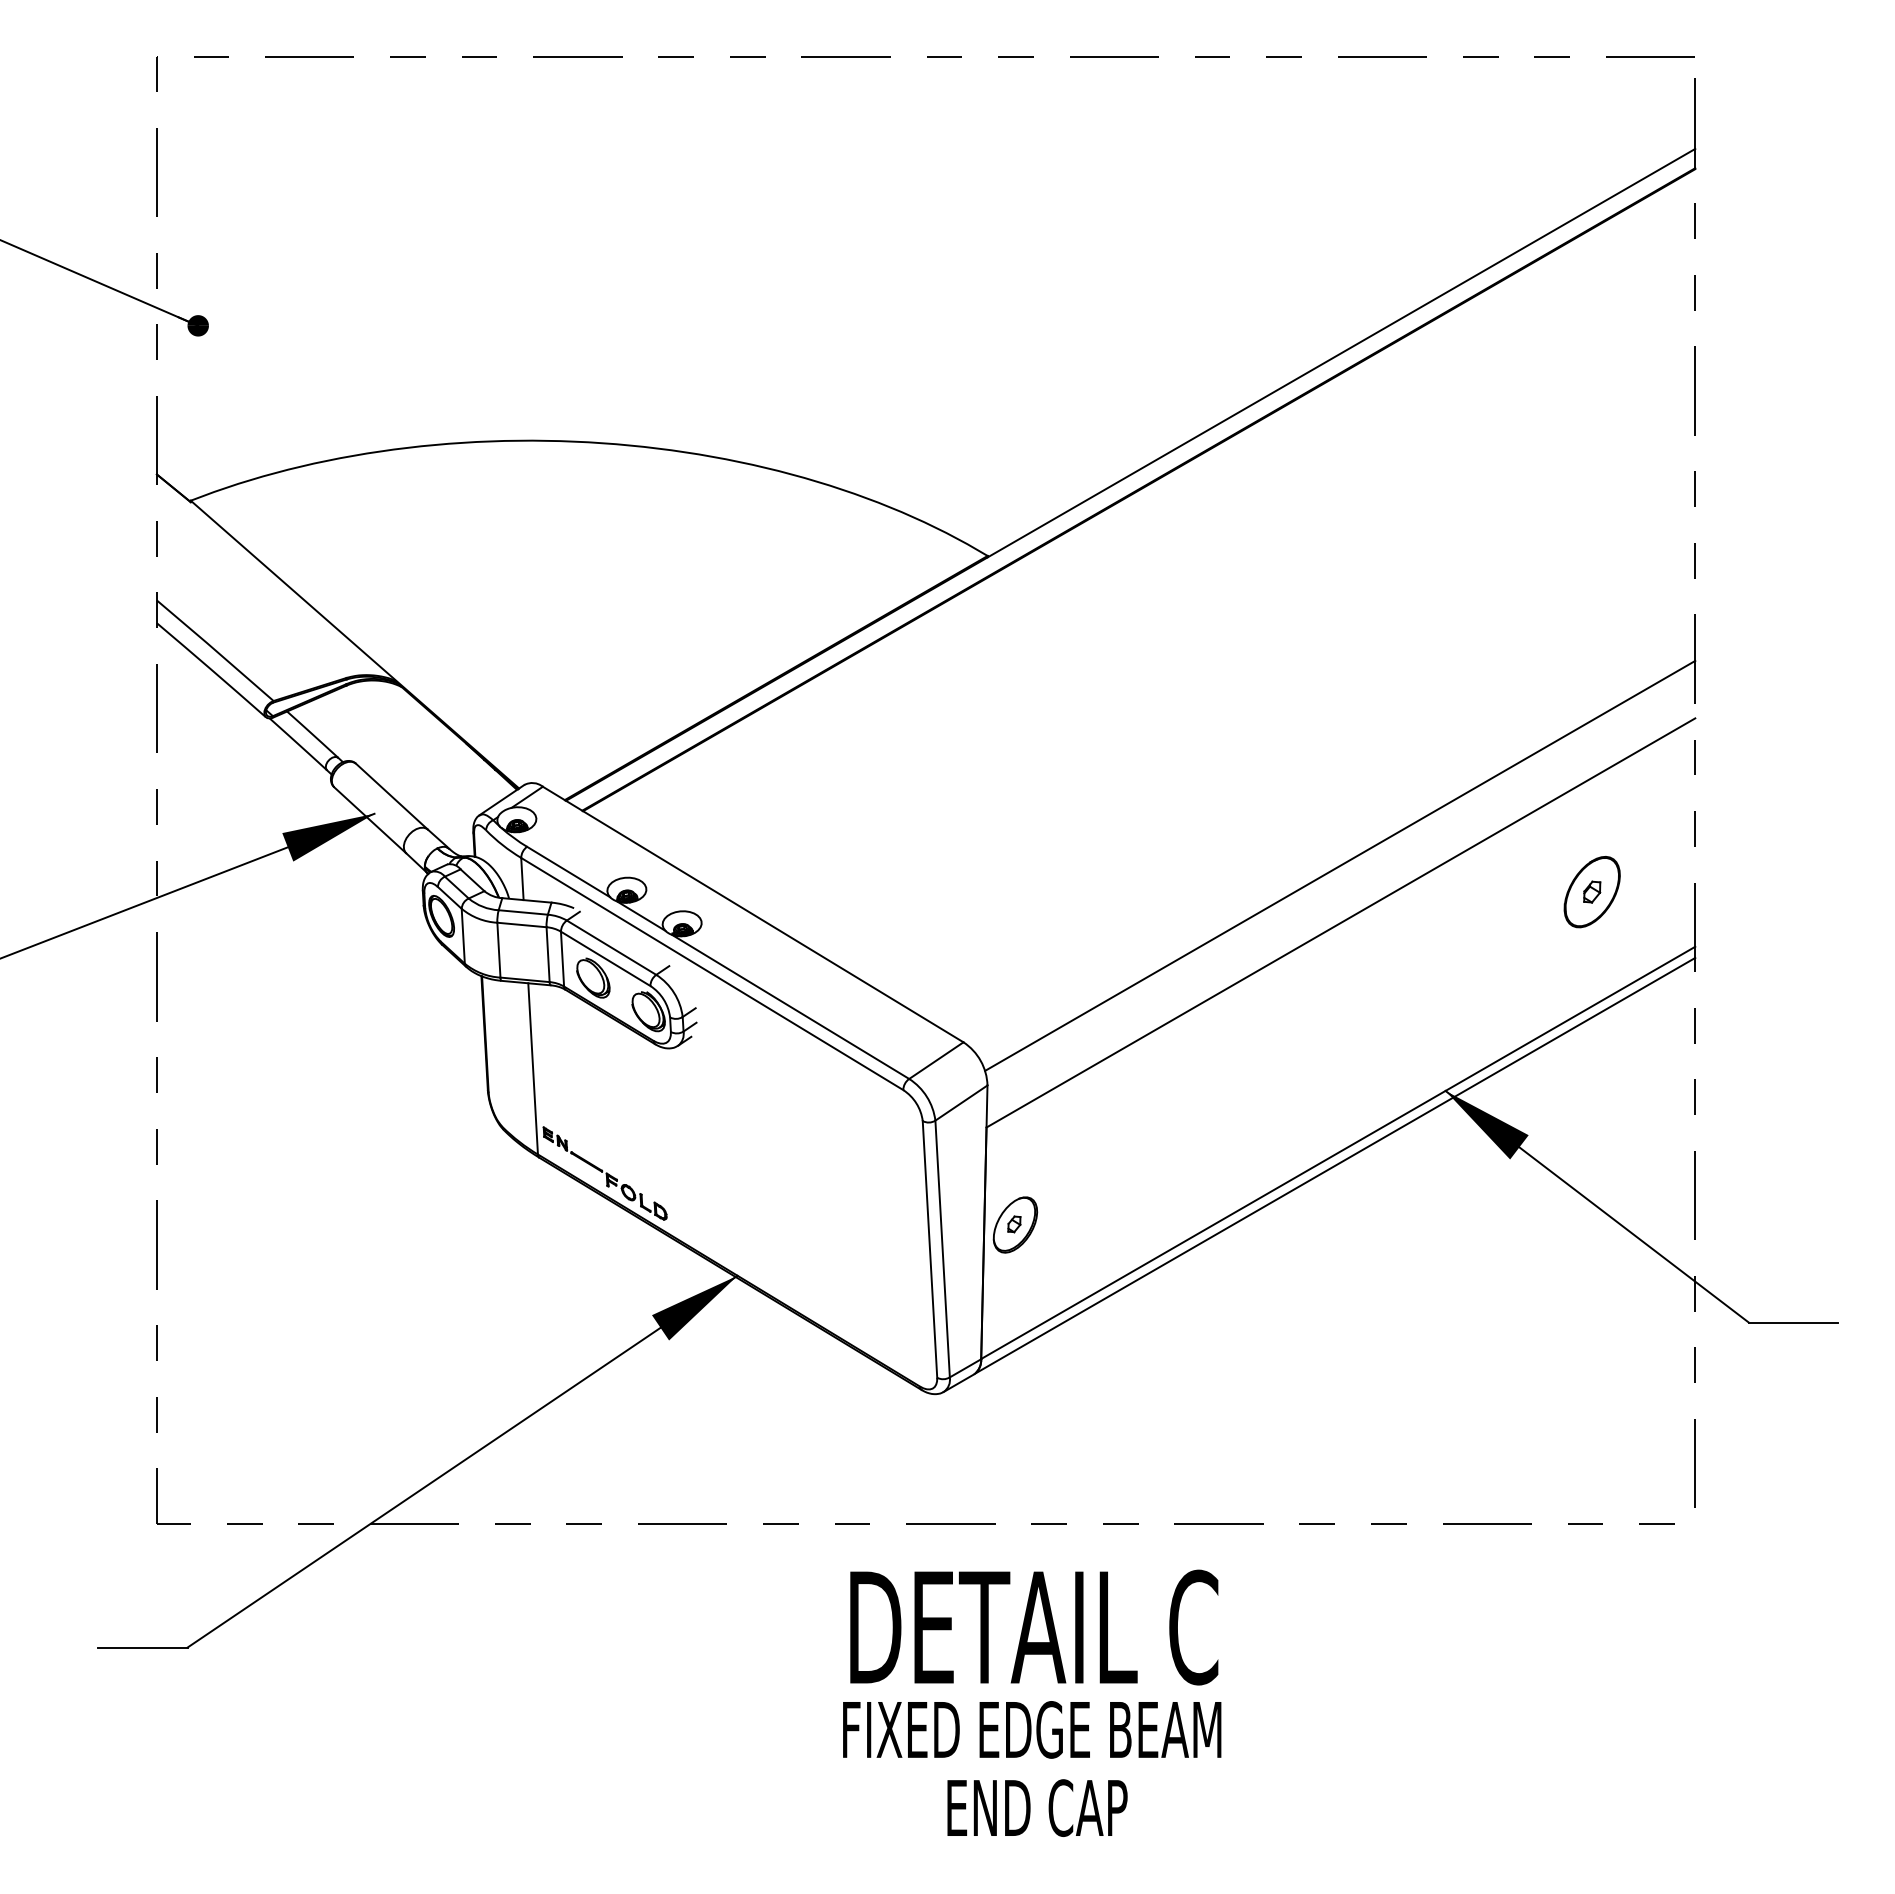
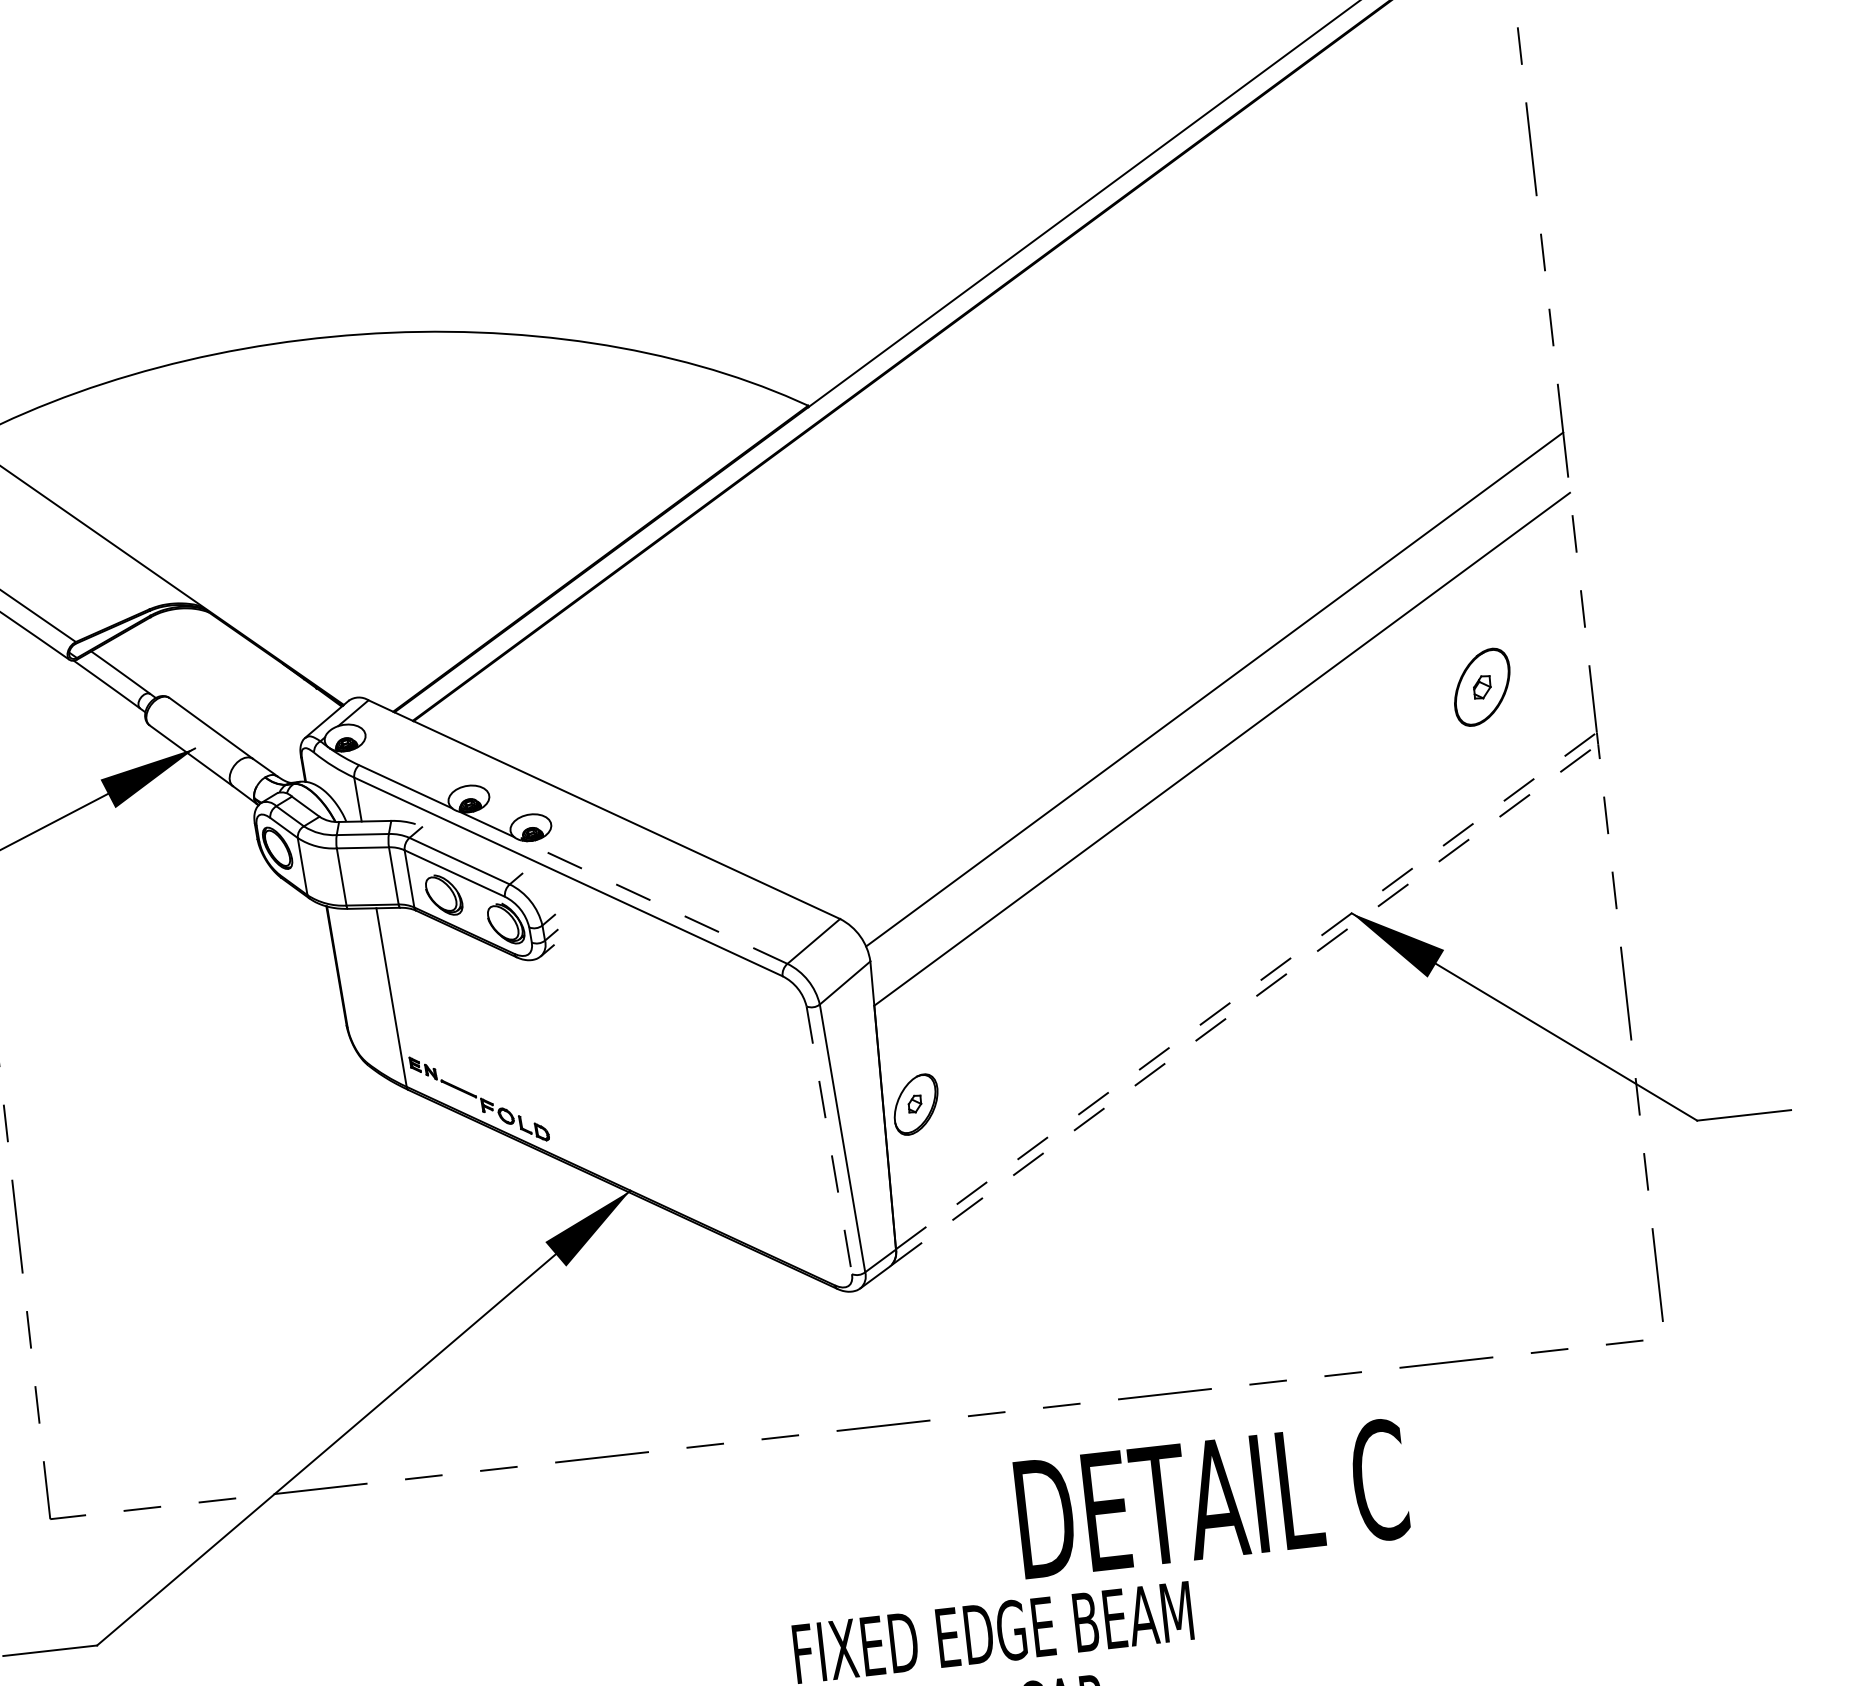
line: (790, 1006) -> (654, 901), solid -> dashed
line: (1338, 1152) -> (1246, 990), solid -> dashed
line: (1335, 1165) -> (1245, 1004), solid -> dashed
line: (929, 1249) -> (828, 1140), solid -> dashed
text: (1034, 1627) -> (1212, 1499), moved

